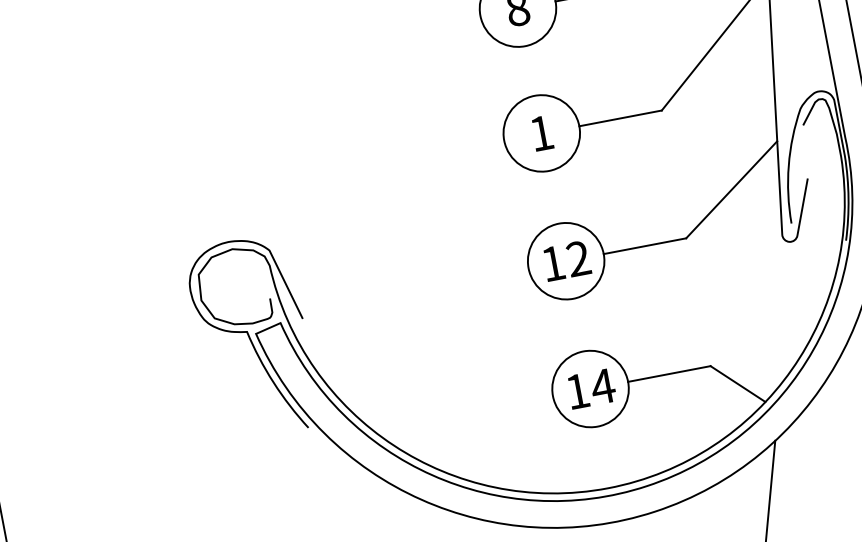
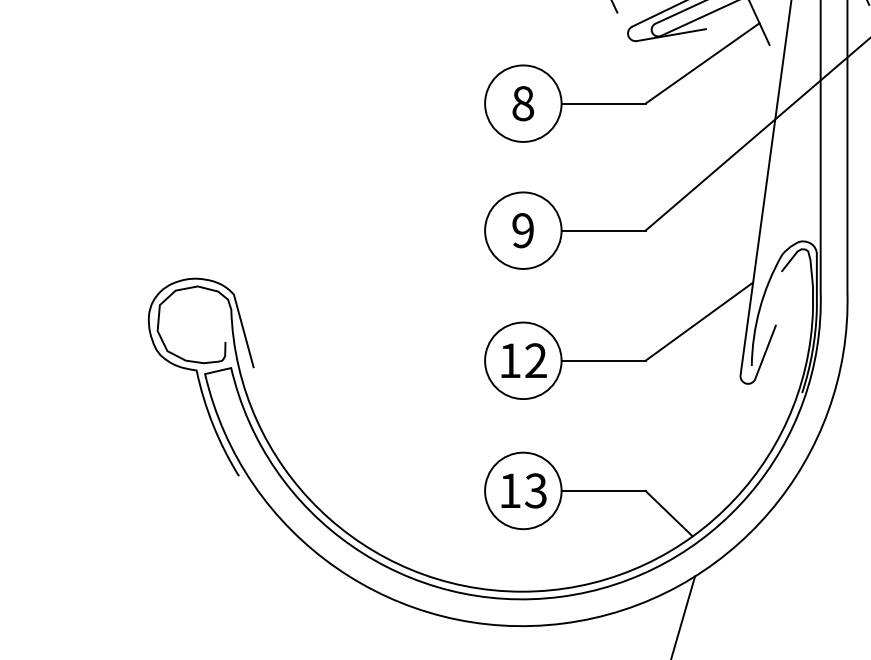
text: (540, 133) -> (522, 230), 1 -> 9
text: (602, 386) -> (535, 490), 14 -> 13

